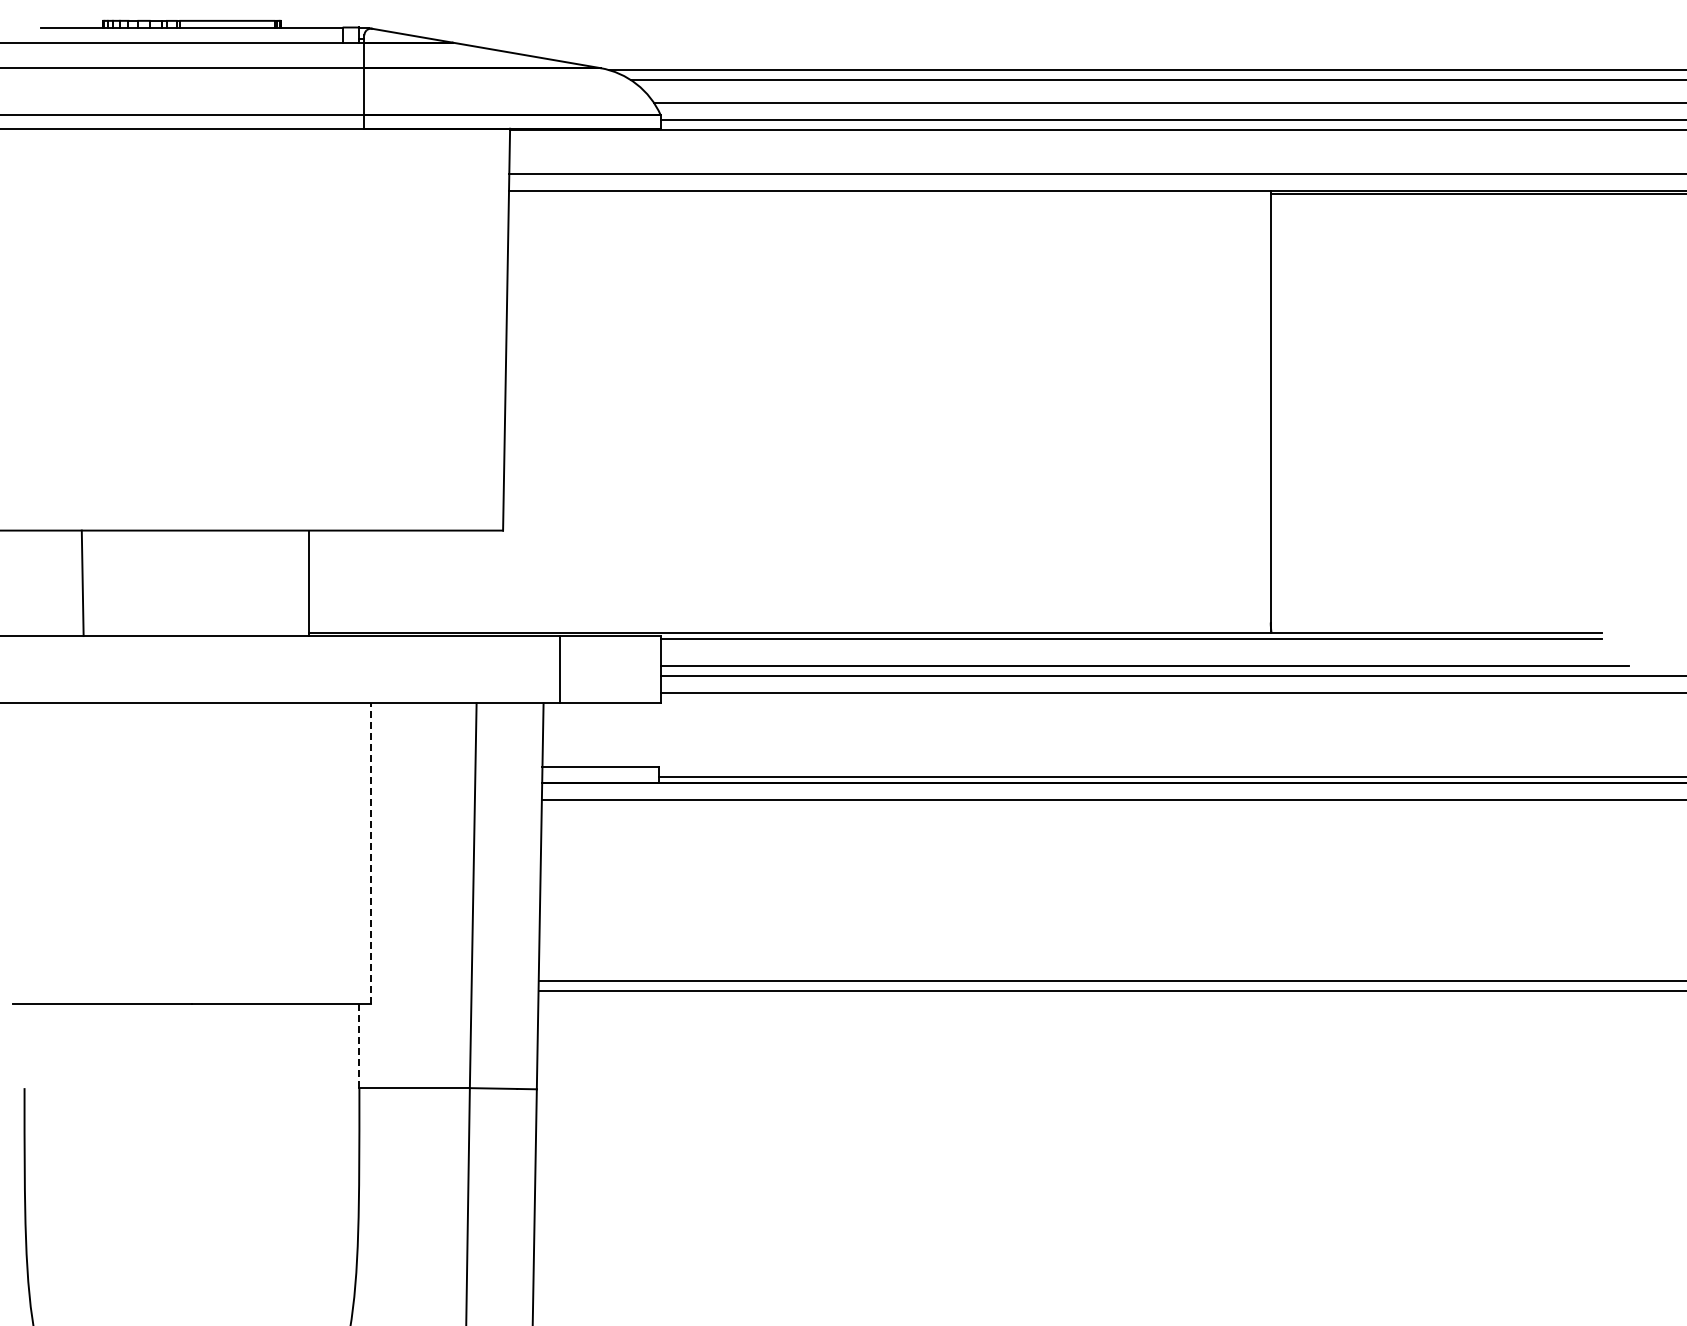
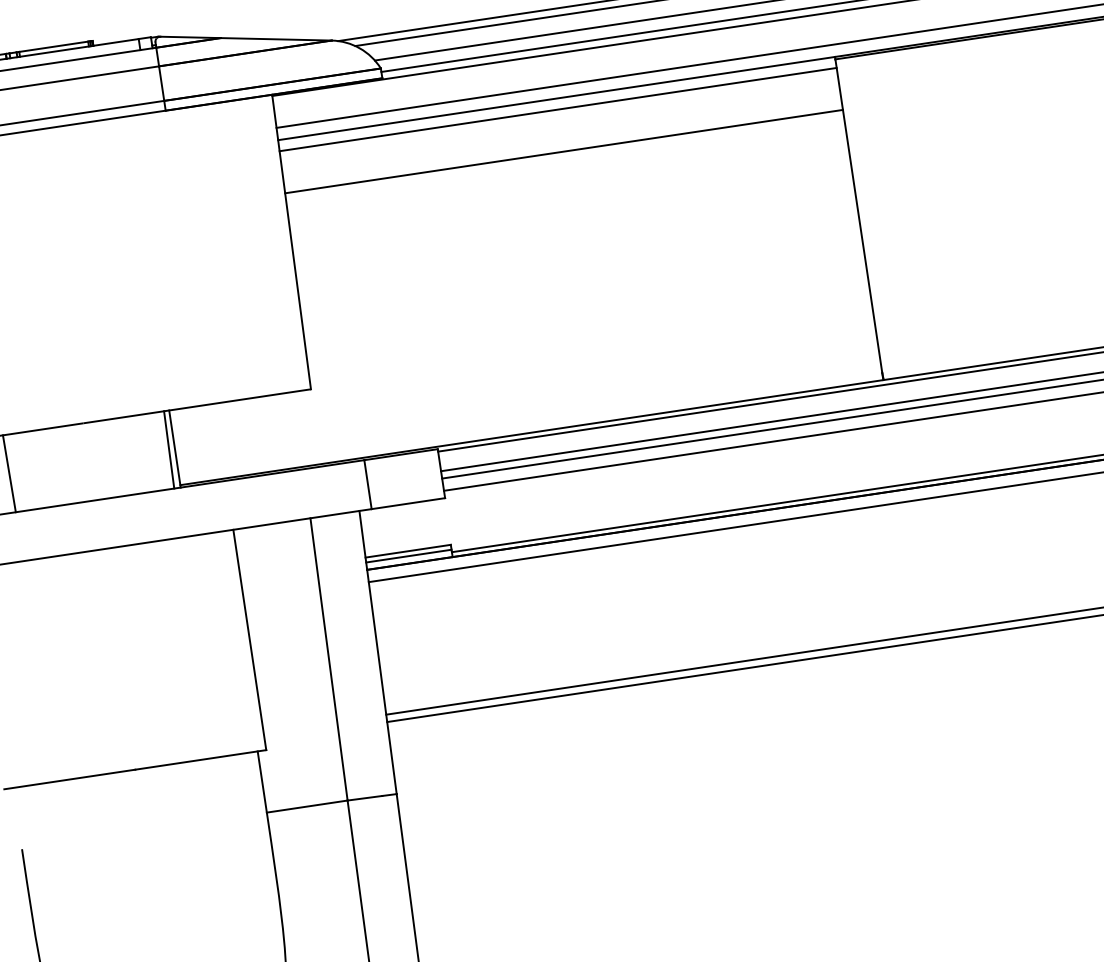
line: (889, 205) -> (557, 109), added
line: (888, 263) -> (563, 151), added
line: (301, 583) -> (169, 450), added
line: (600, 773) -> (408, 556), added
line: (371, 853) -> (250, 639), dashed -> solid
line: (359, 1046) -> (262, 782), dashed -> solid

